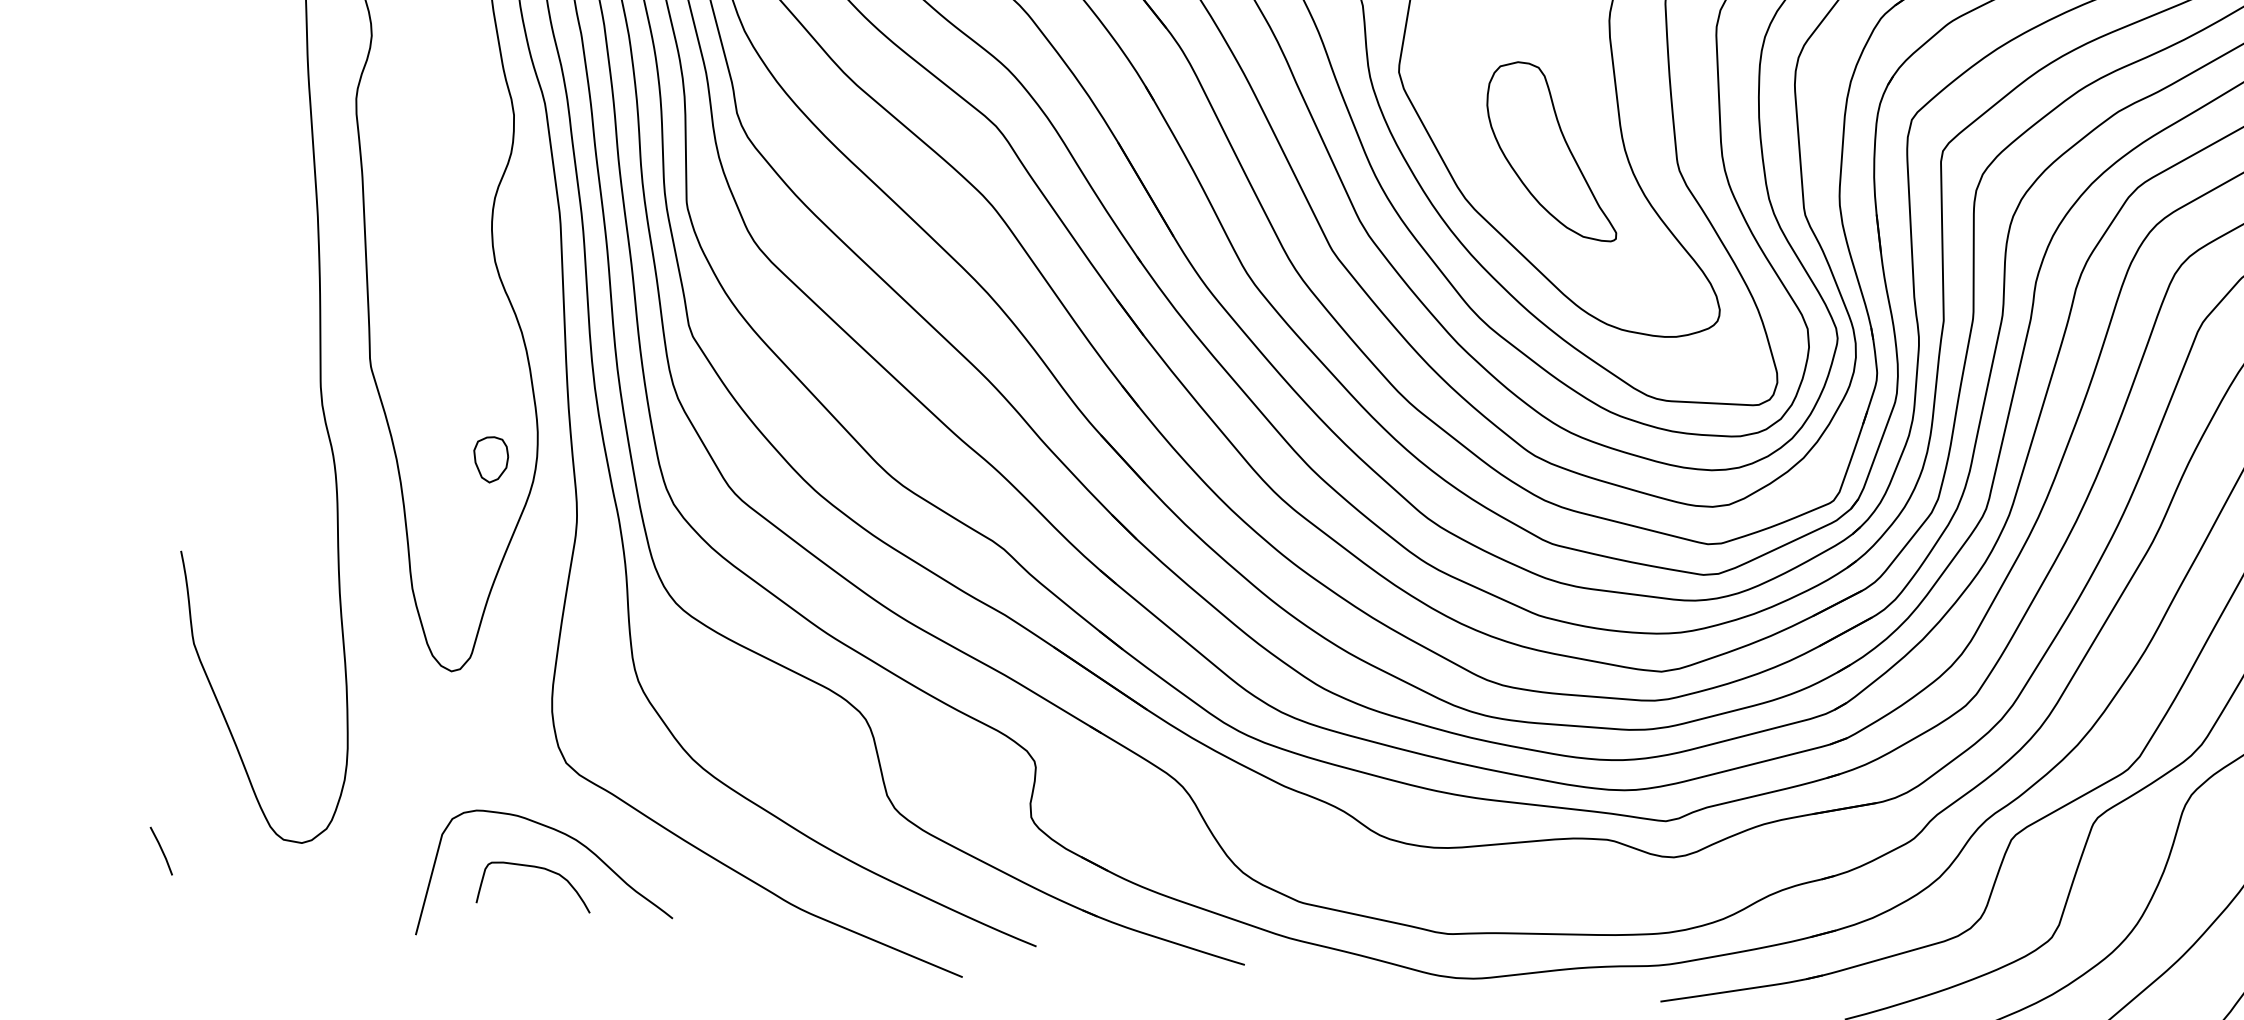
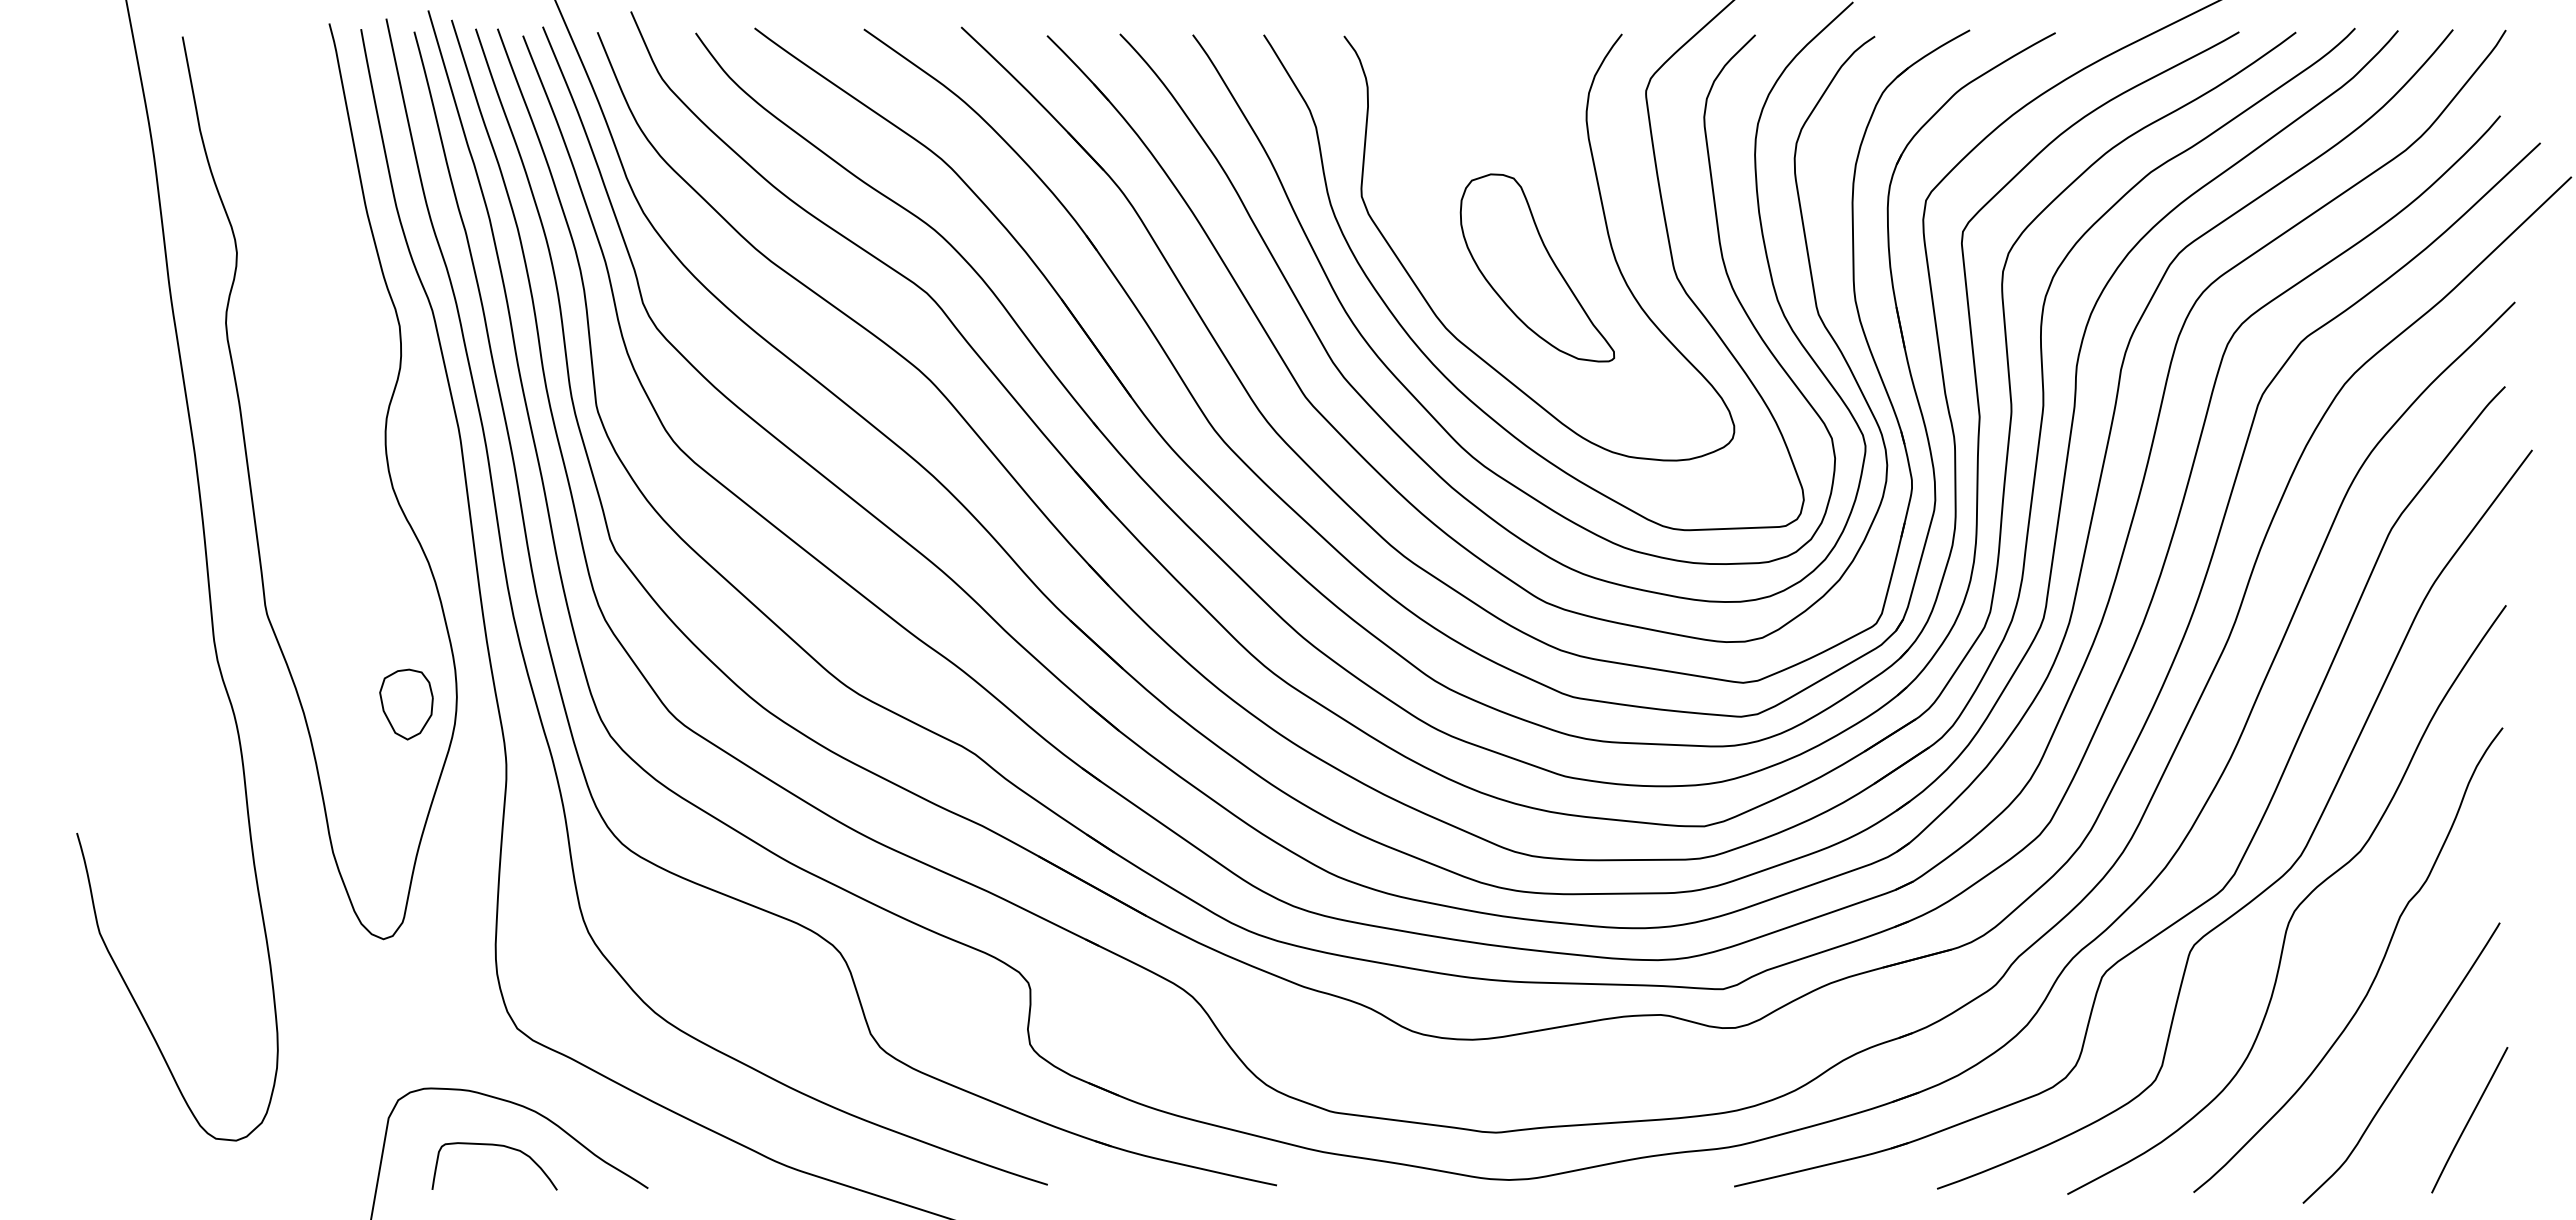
part: (490, 459) -> (406, 704), size x1.4
line: (161, 851) -> (83, 1162), removed

